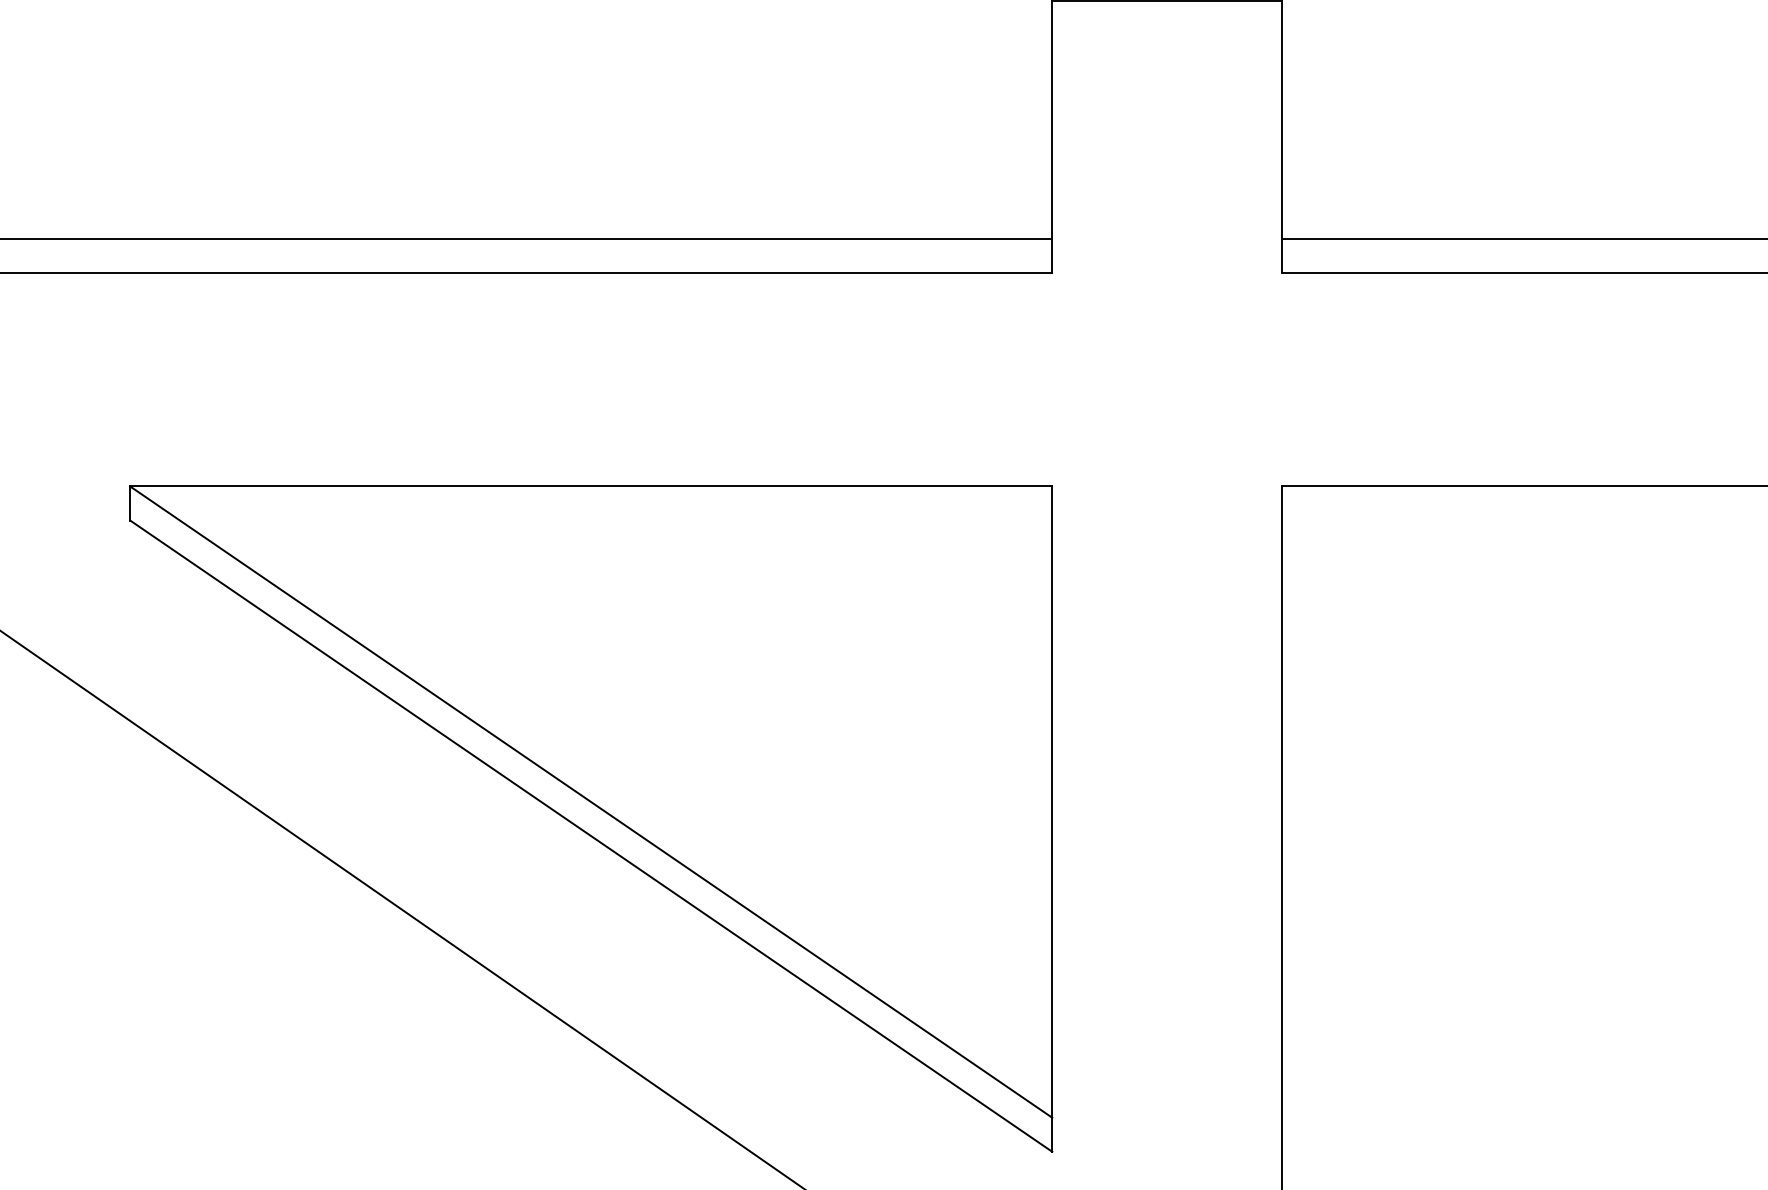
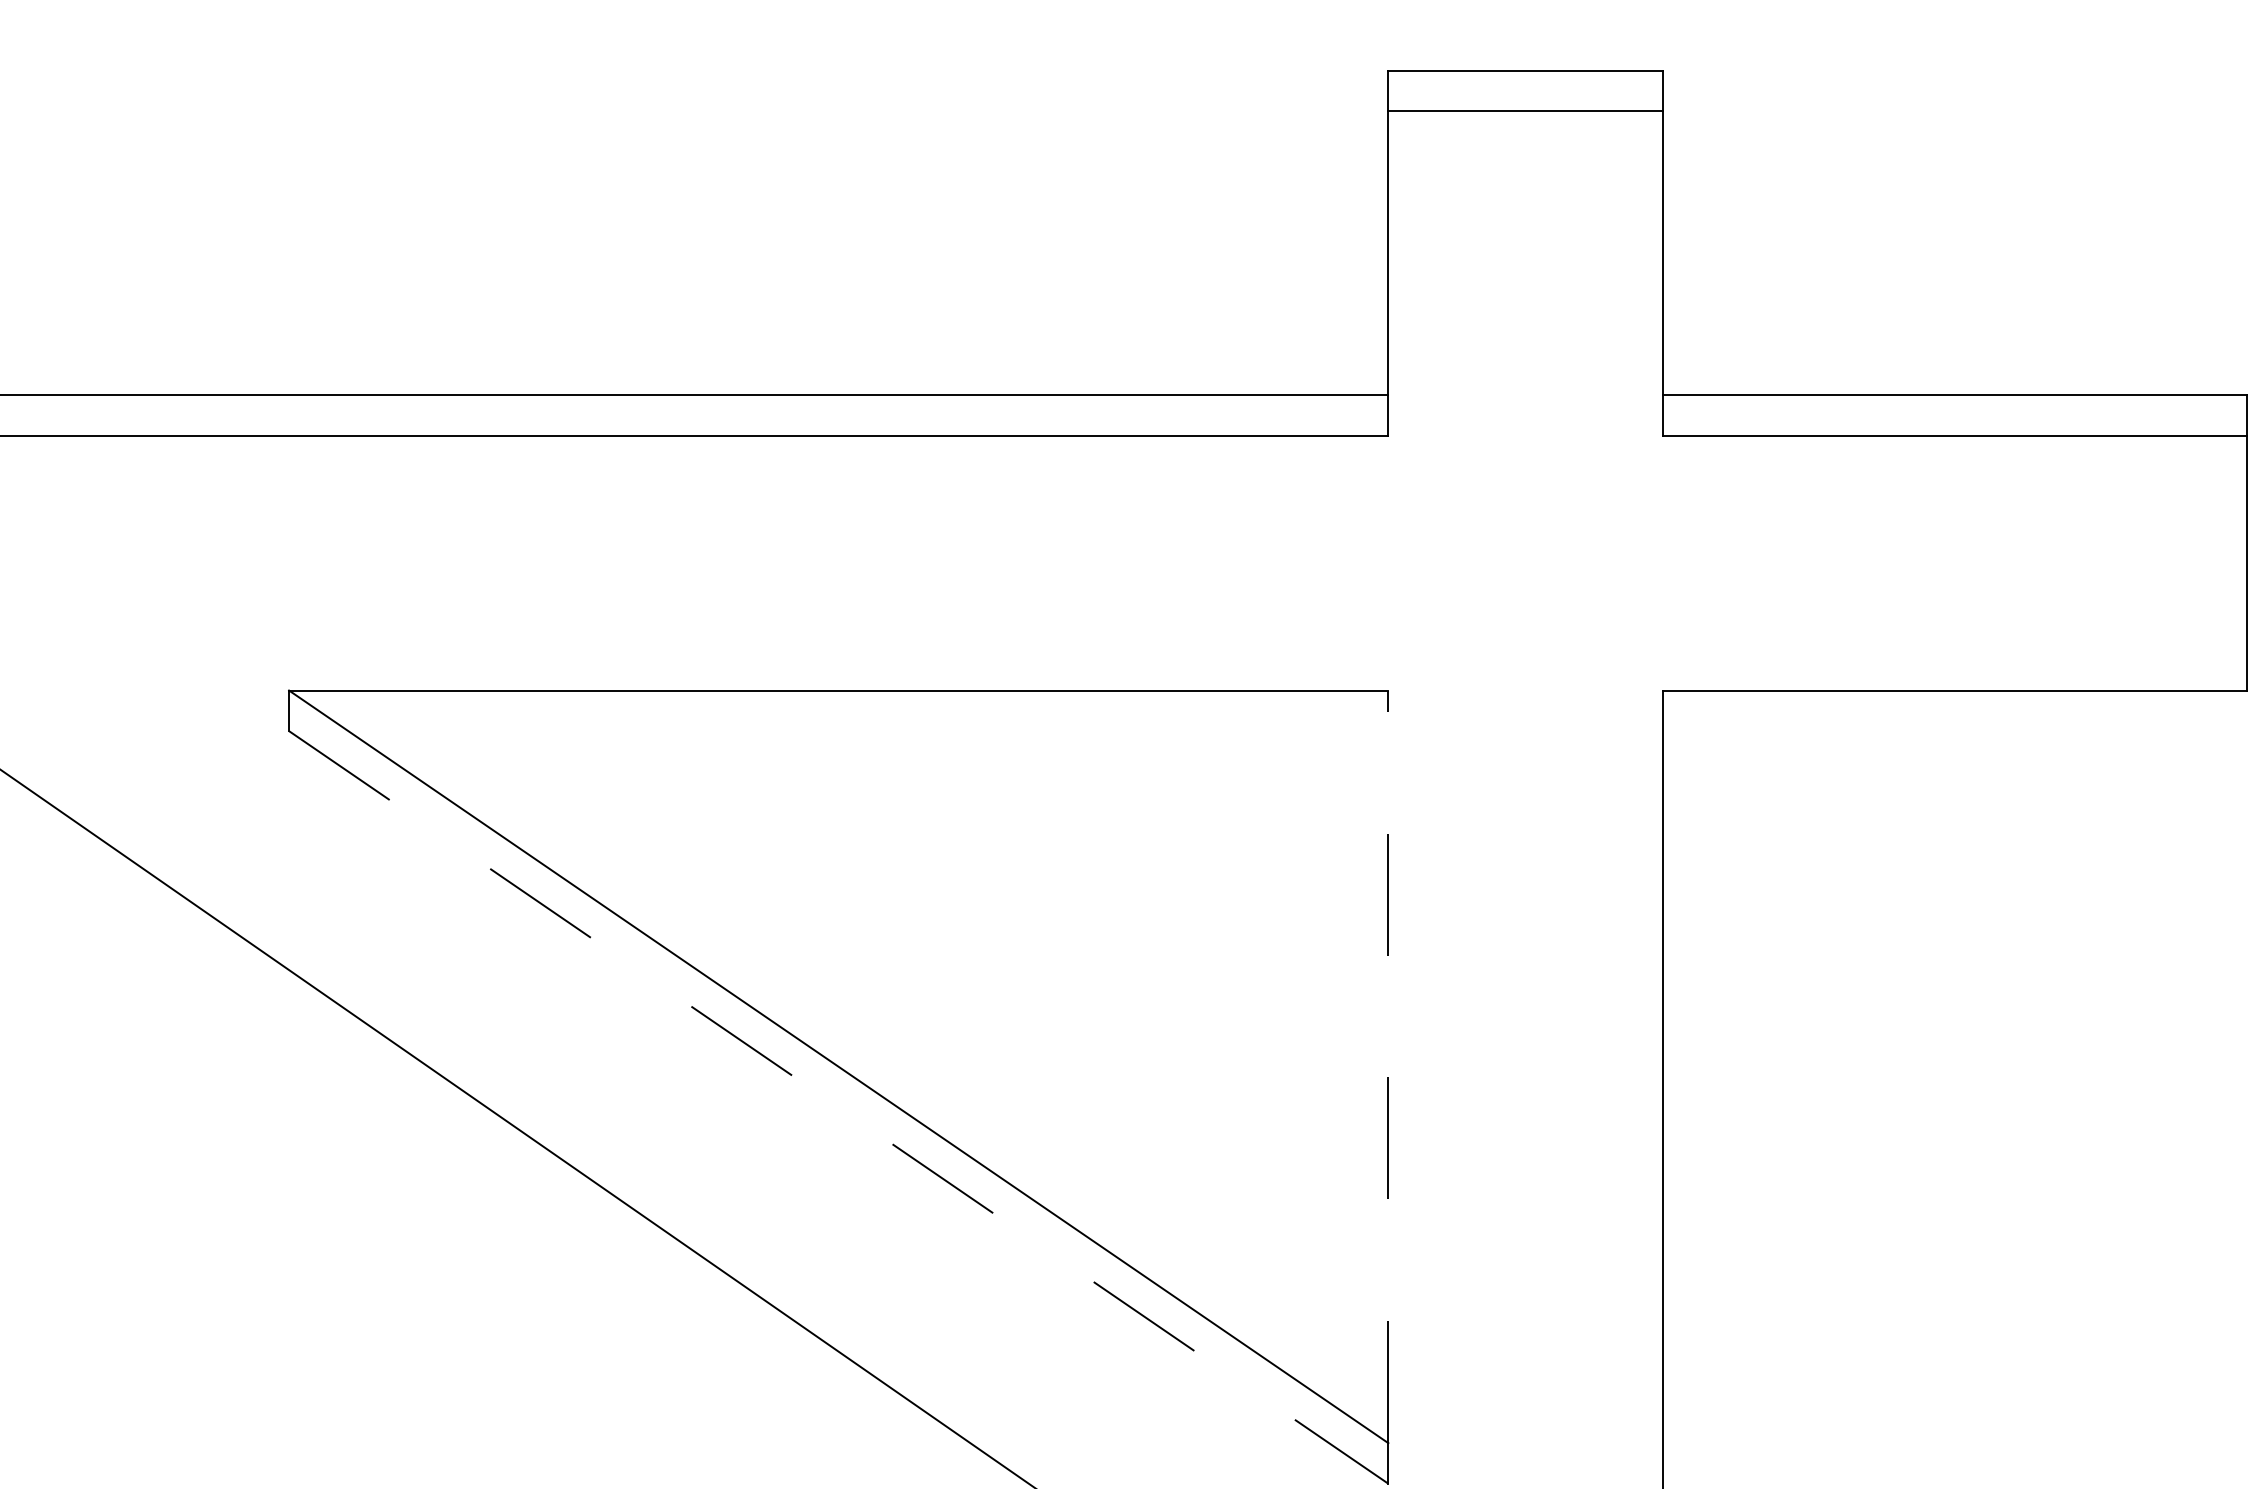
line: (1052, 801) -> (1388, 1066), solid -> dashed
line: (591, 836) -> (839, 1107), solid -> dashed

